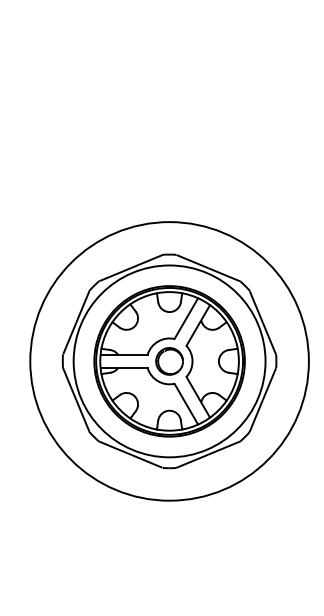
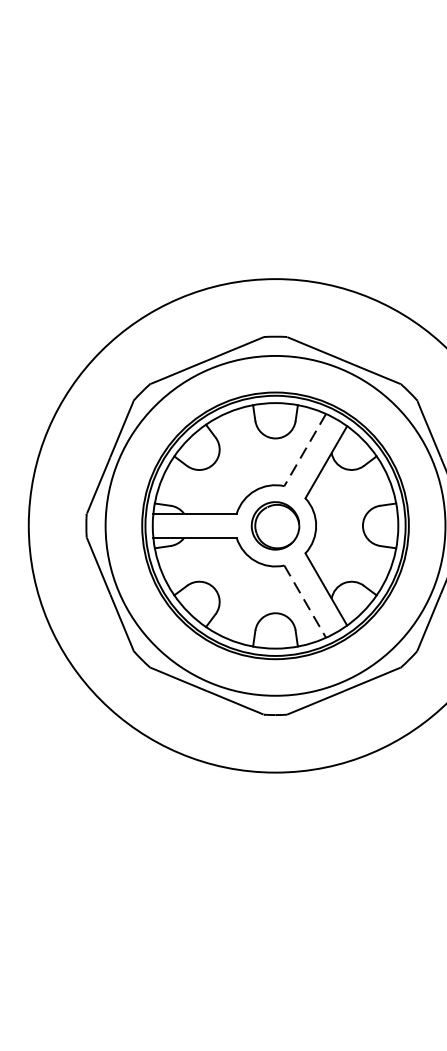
line: (186, 318) -> (305, 449), solid -> dashed
line: (186, 404) -> (305, 602), solid -> dashed

